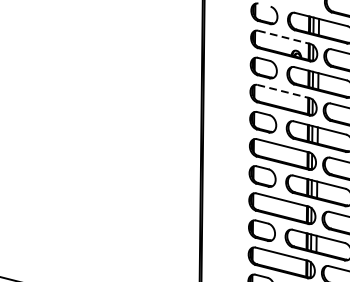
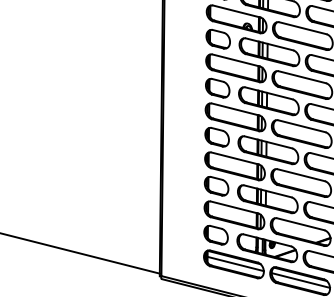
line: (285, 37) -> (237, 11), dashed -> solid
line: (284, 91) -> (236, 60), dashed -> solid

